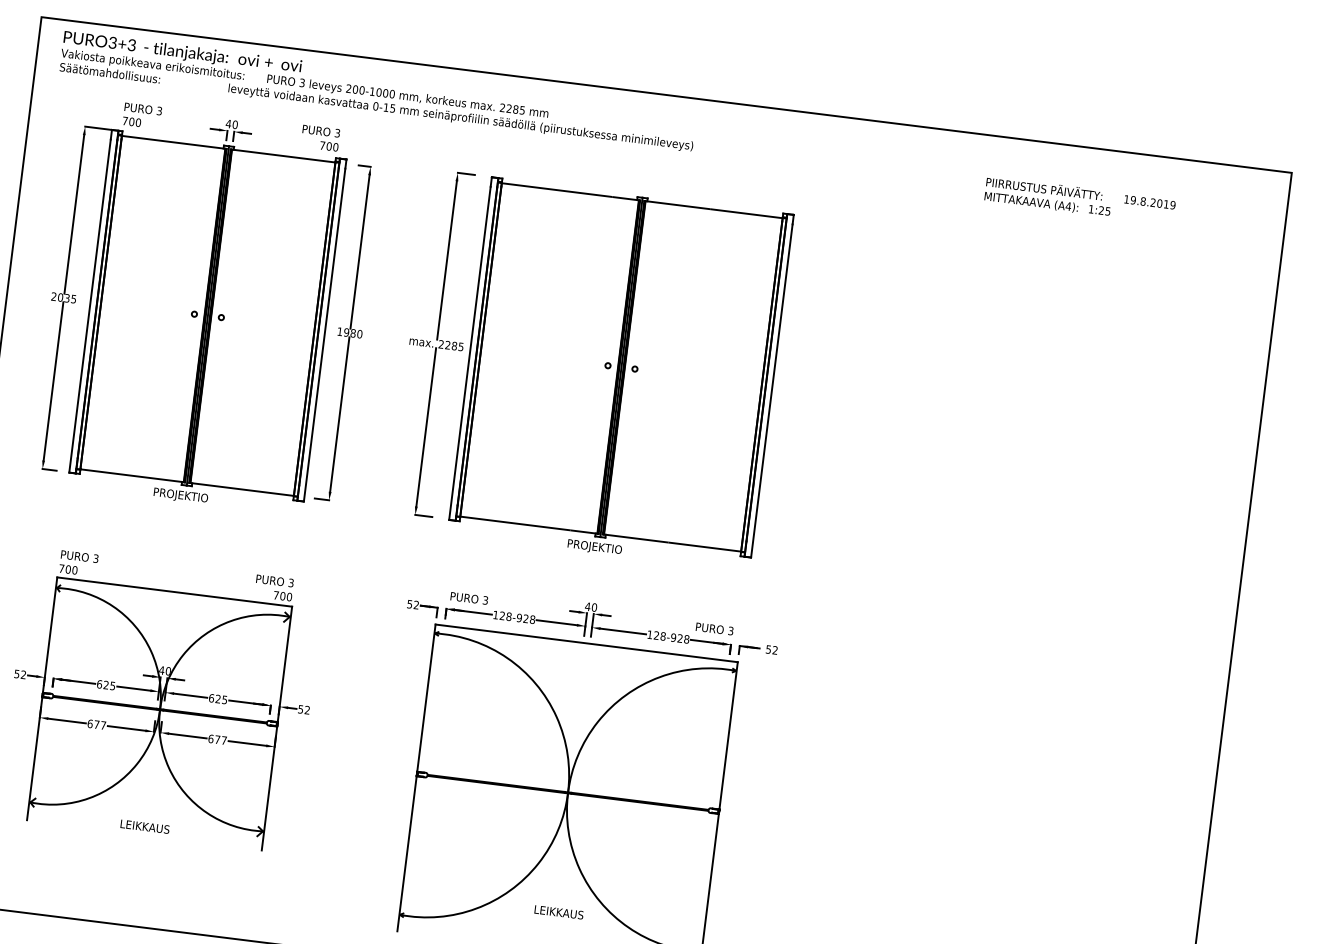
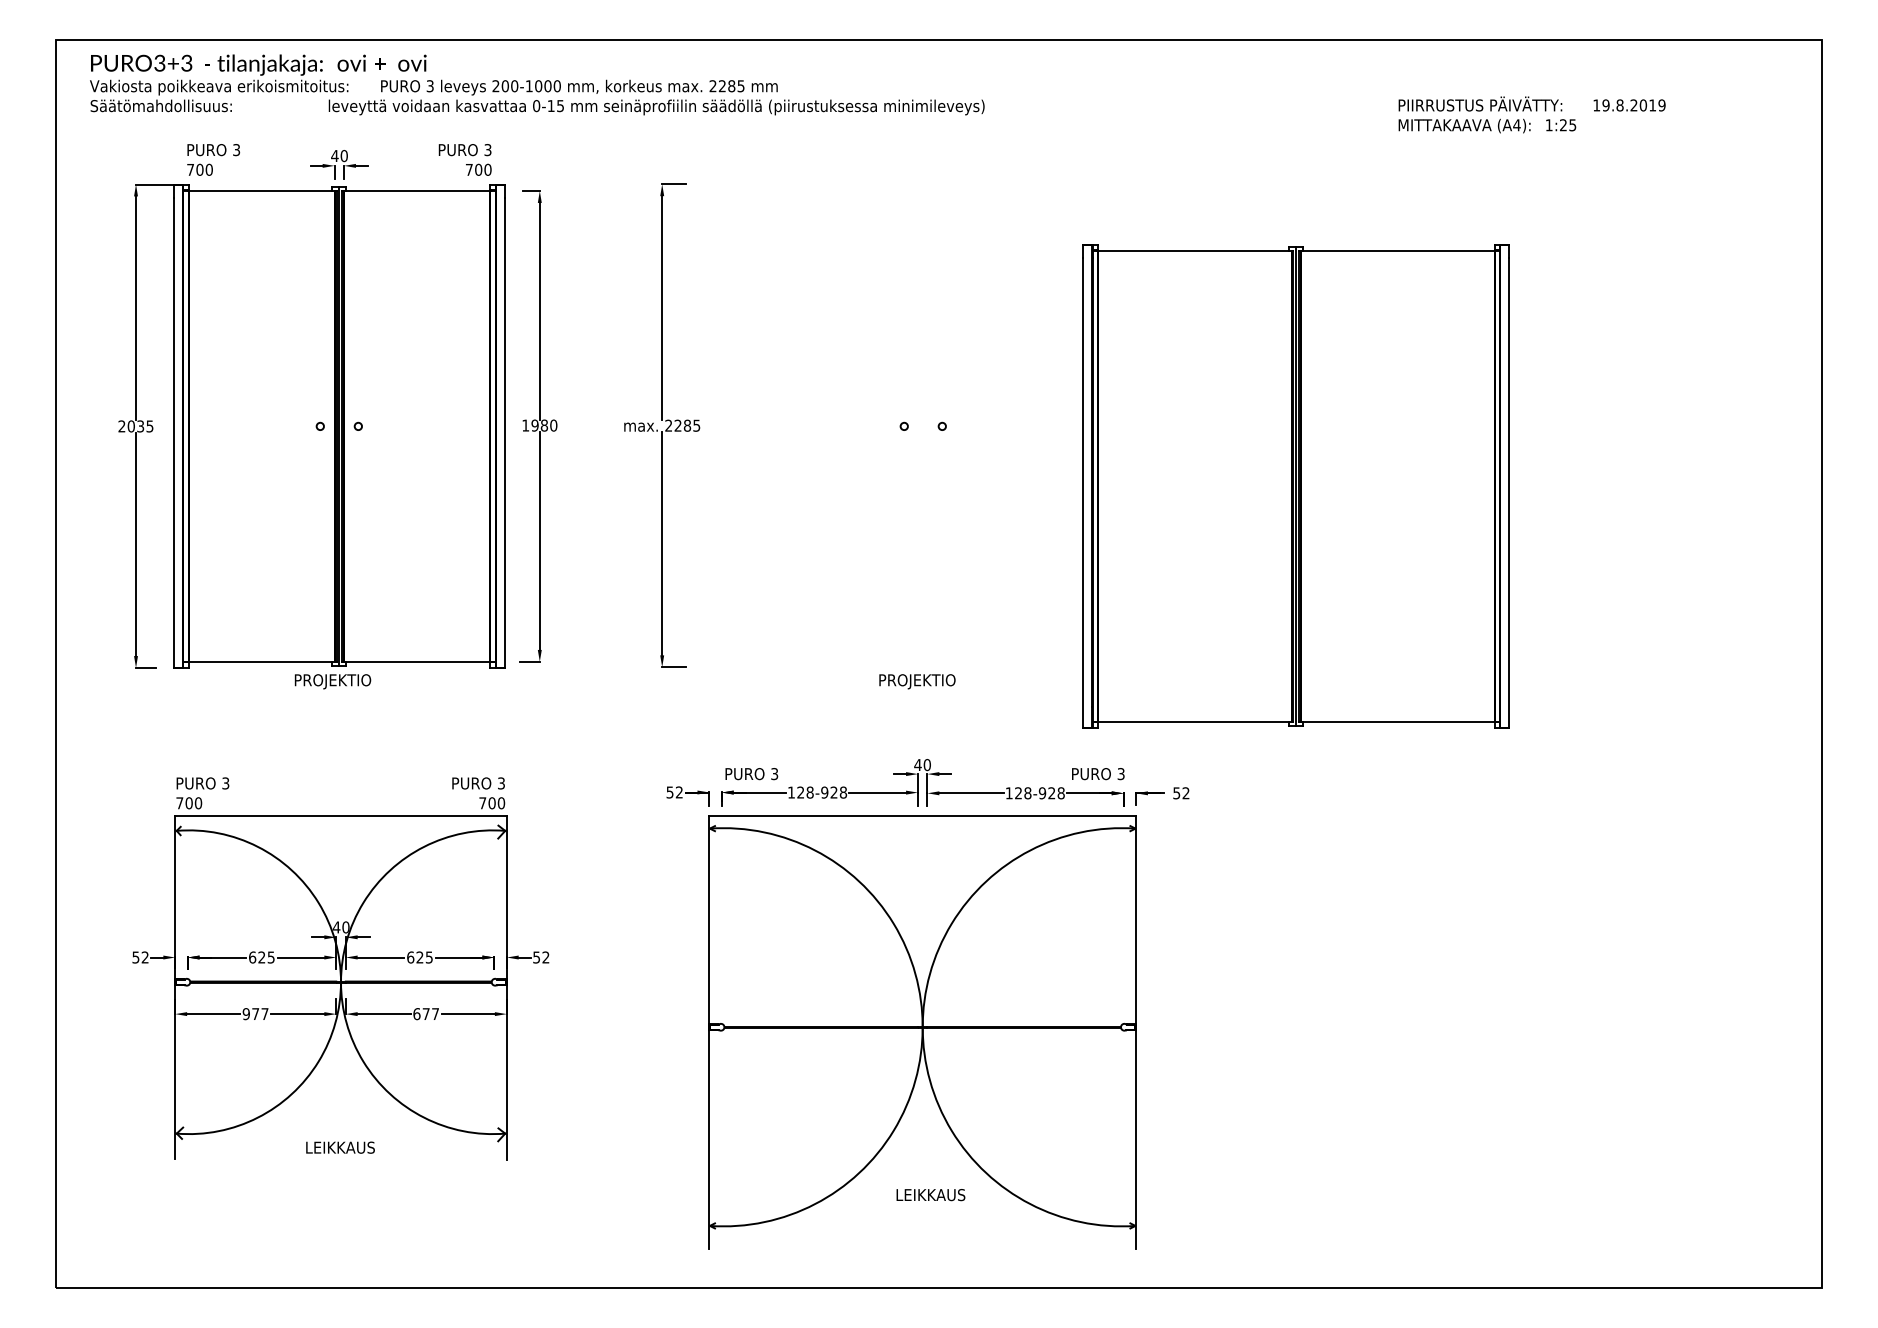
part: (620, 367) -> (1295, 486), moved
text: (90, 724) -> (246, 1014), 677 -> 977

